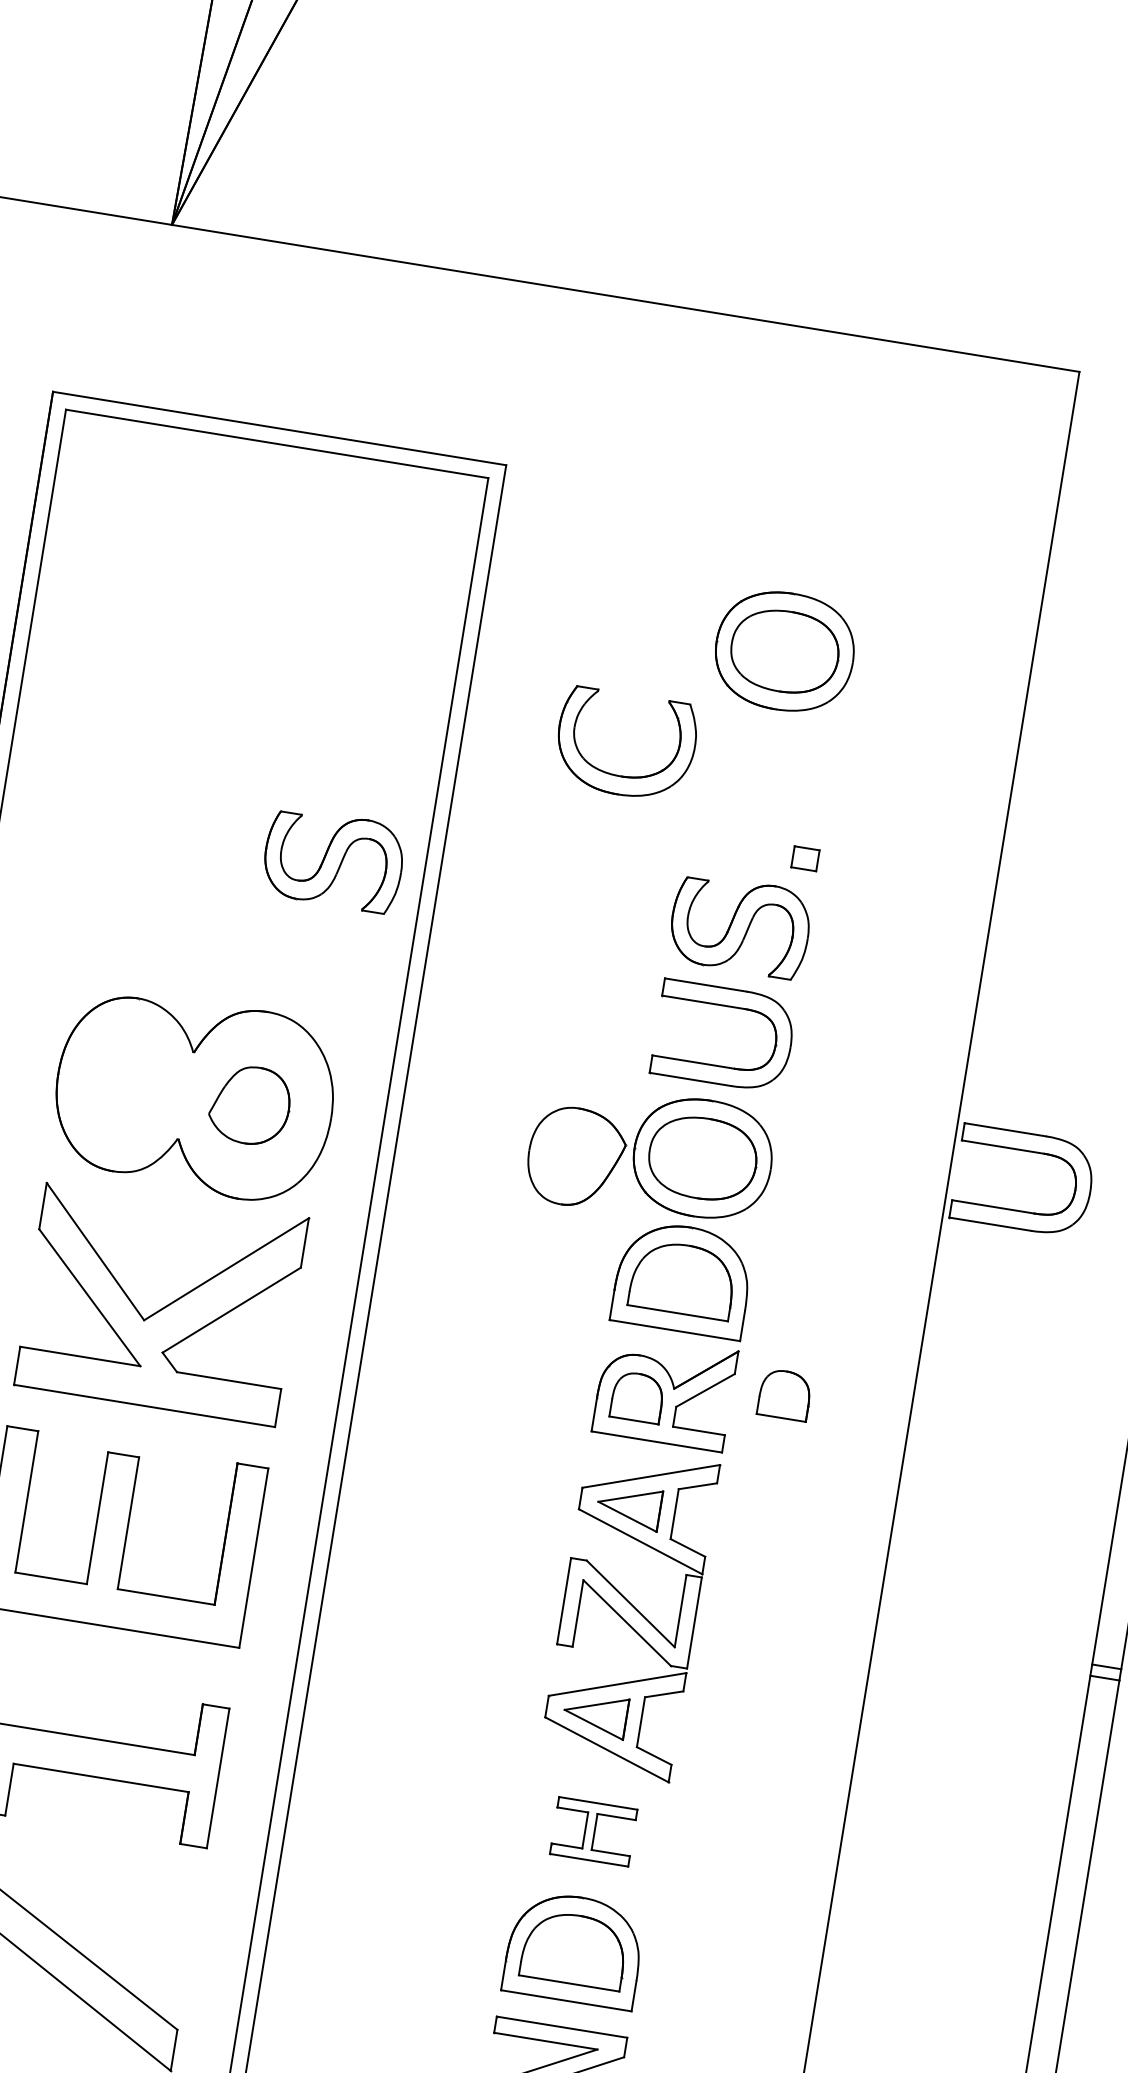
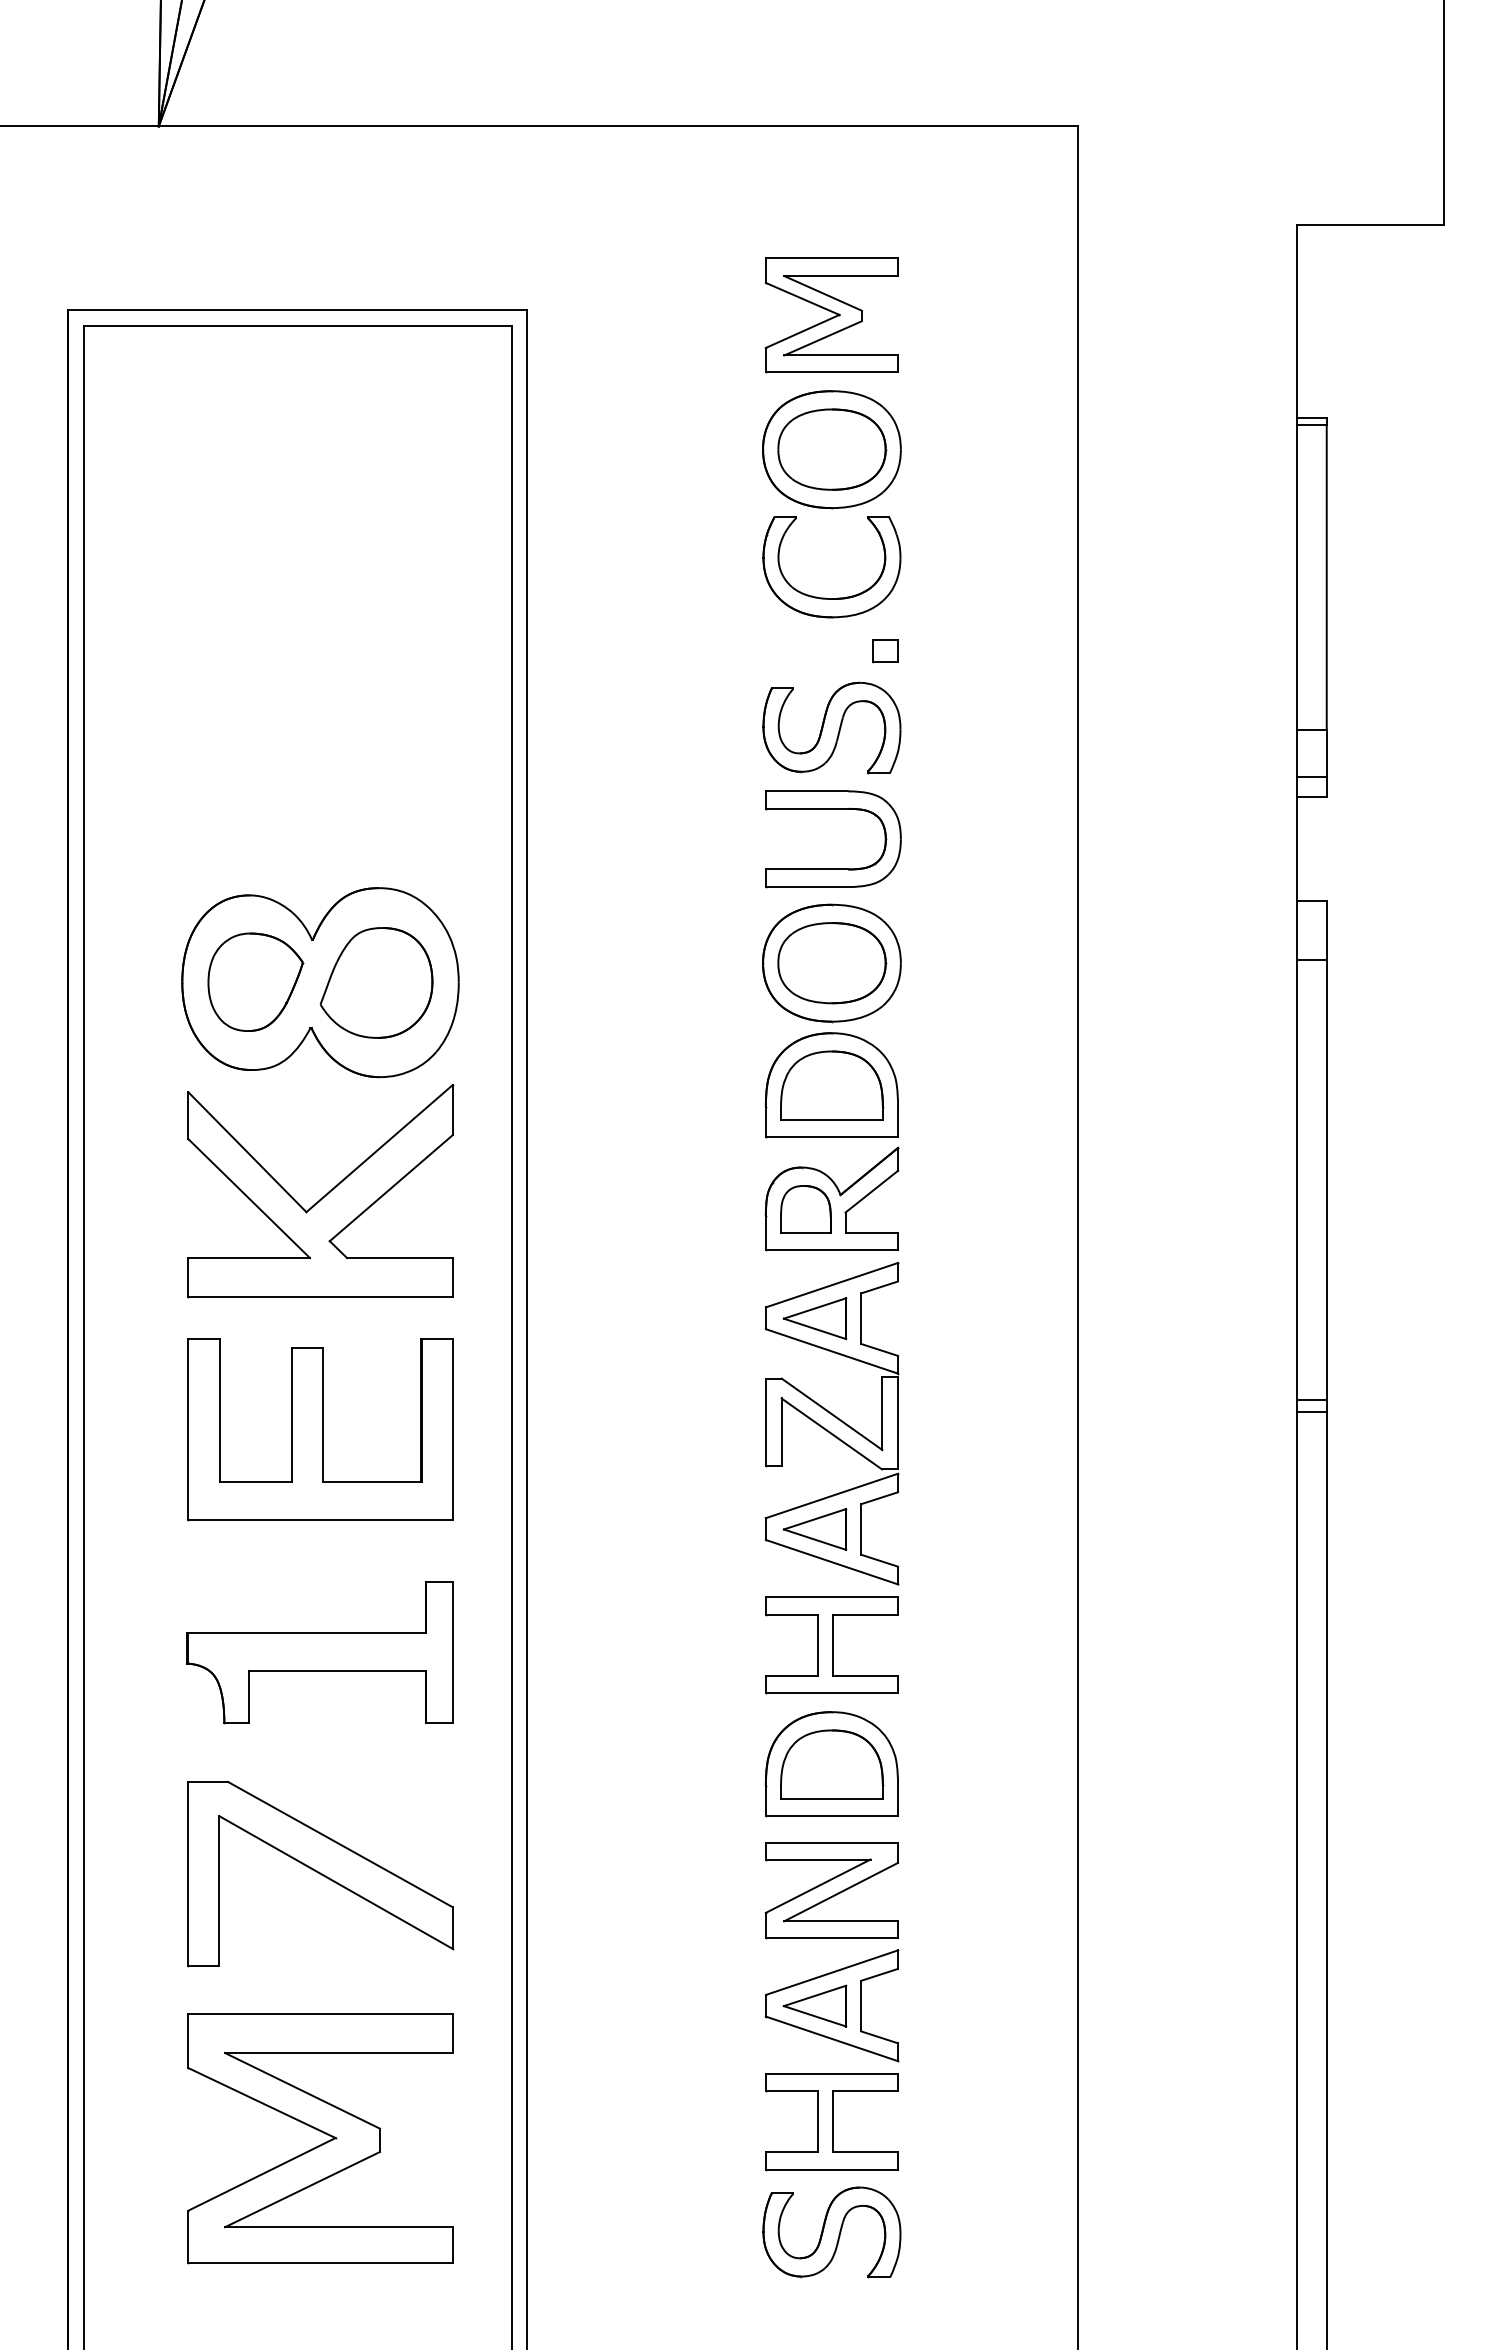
part: (805, 519) -> (831, 315), added
part: (615, 773) -> (826, 597), moved
part: (333, 859) -> (419, 727), removed
part: (250, 1104) -> (376, 982), size x1.43
part: (575, 1156) -> (255, 981), moved
part: (1019, 1210) -> (1152, 963), removed
part: (784, 1394) -> (950, 1183), removed
part: (593, 1832) -> (831, 1645), size x1.67

